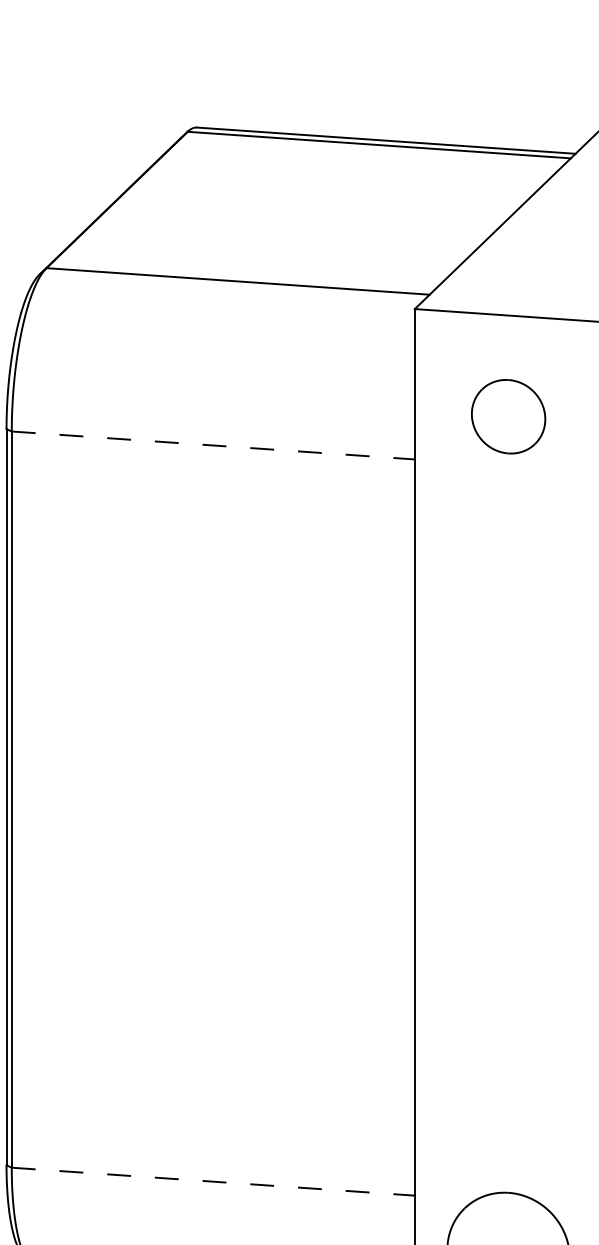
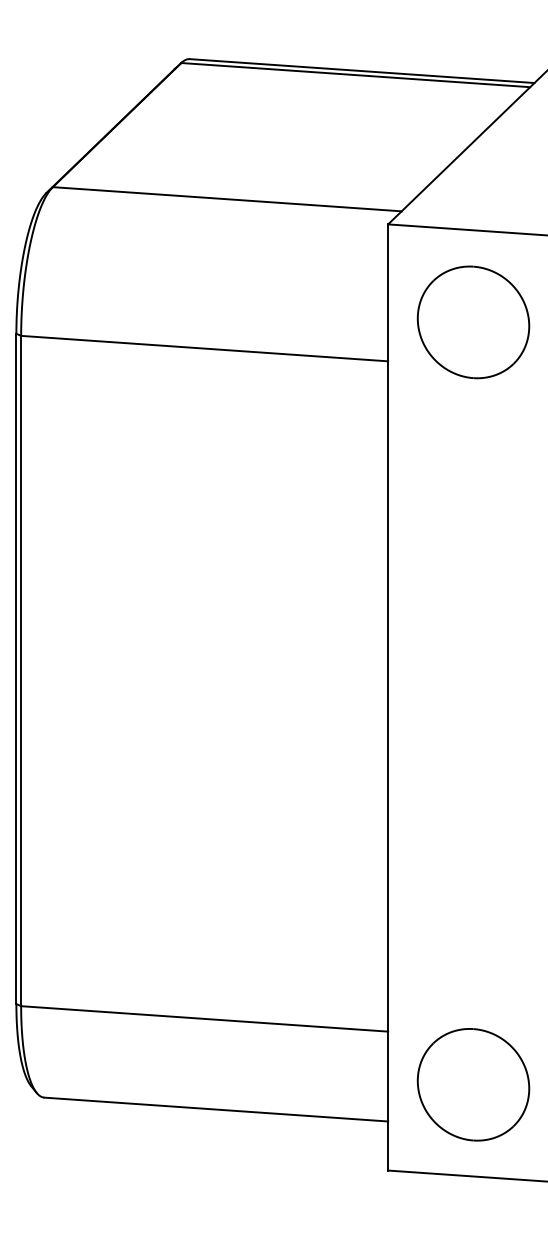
part: (508, 416) -> (473, 322), size x1.67
line: (213, 445) -> (204, 348), dashed -> solid
line: (213, 1181) -> (204, 1018), dashed -> solid

